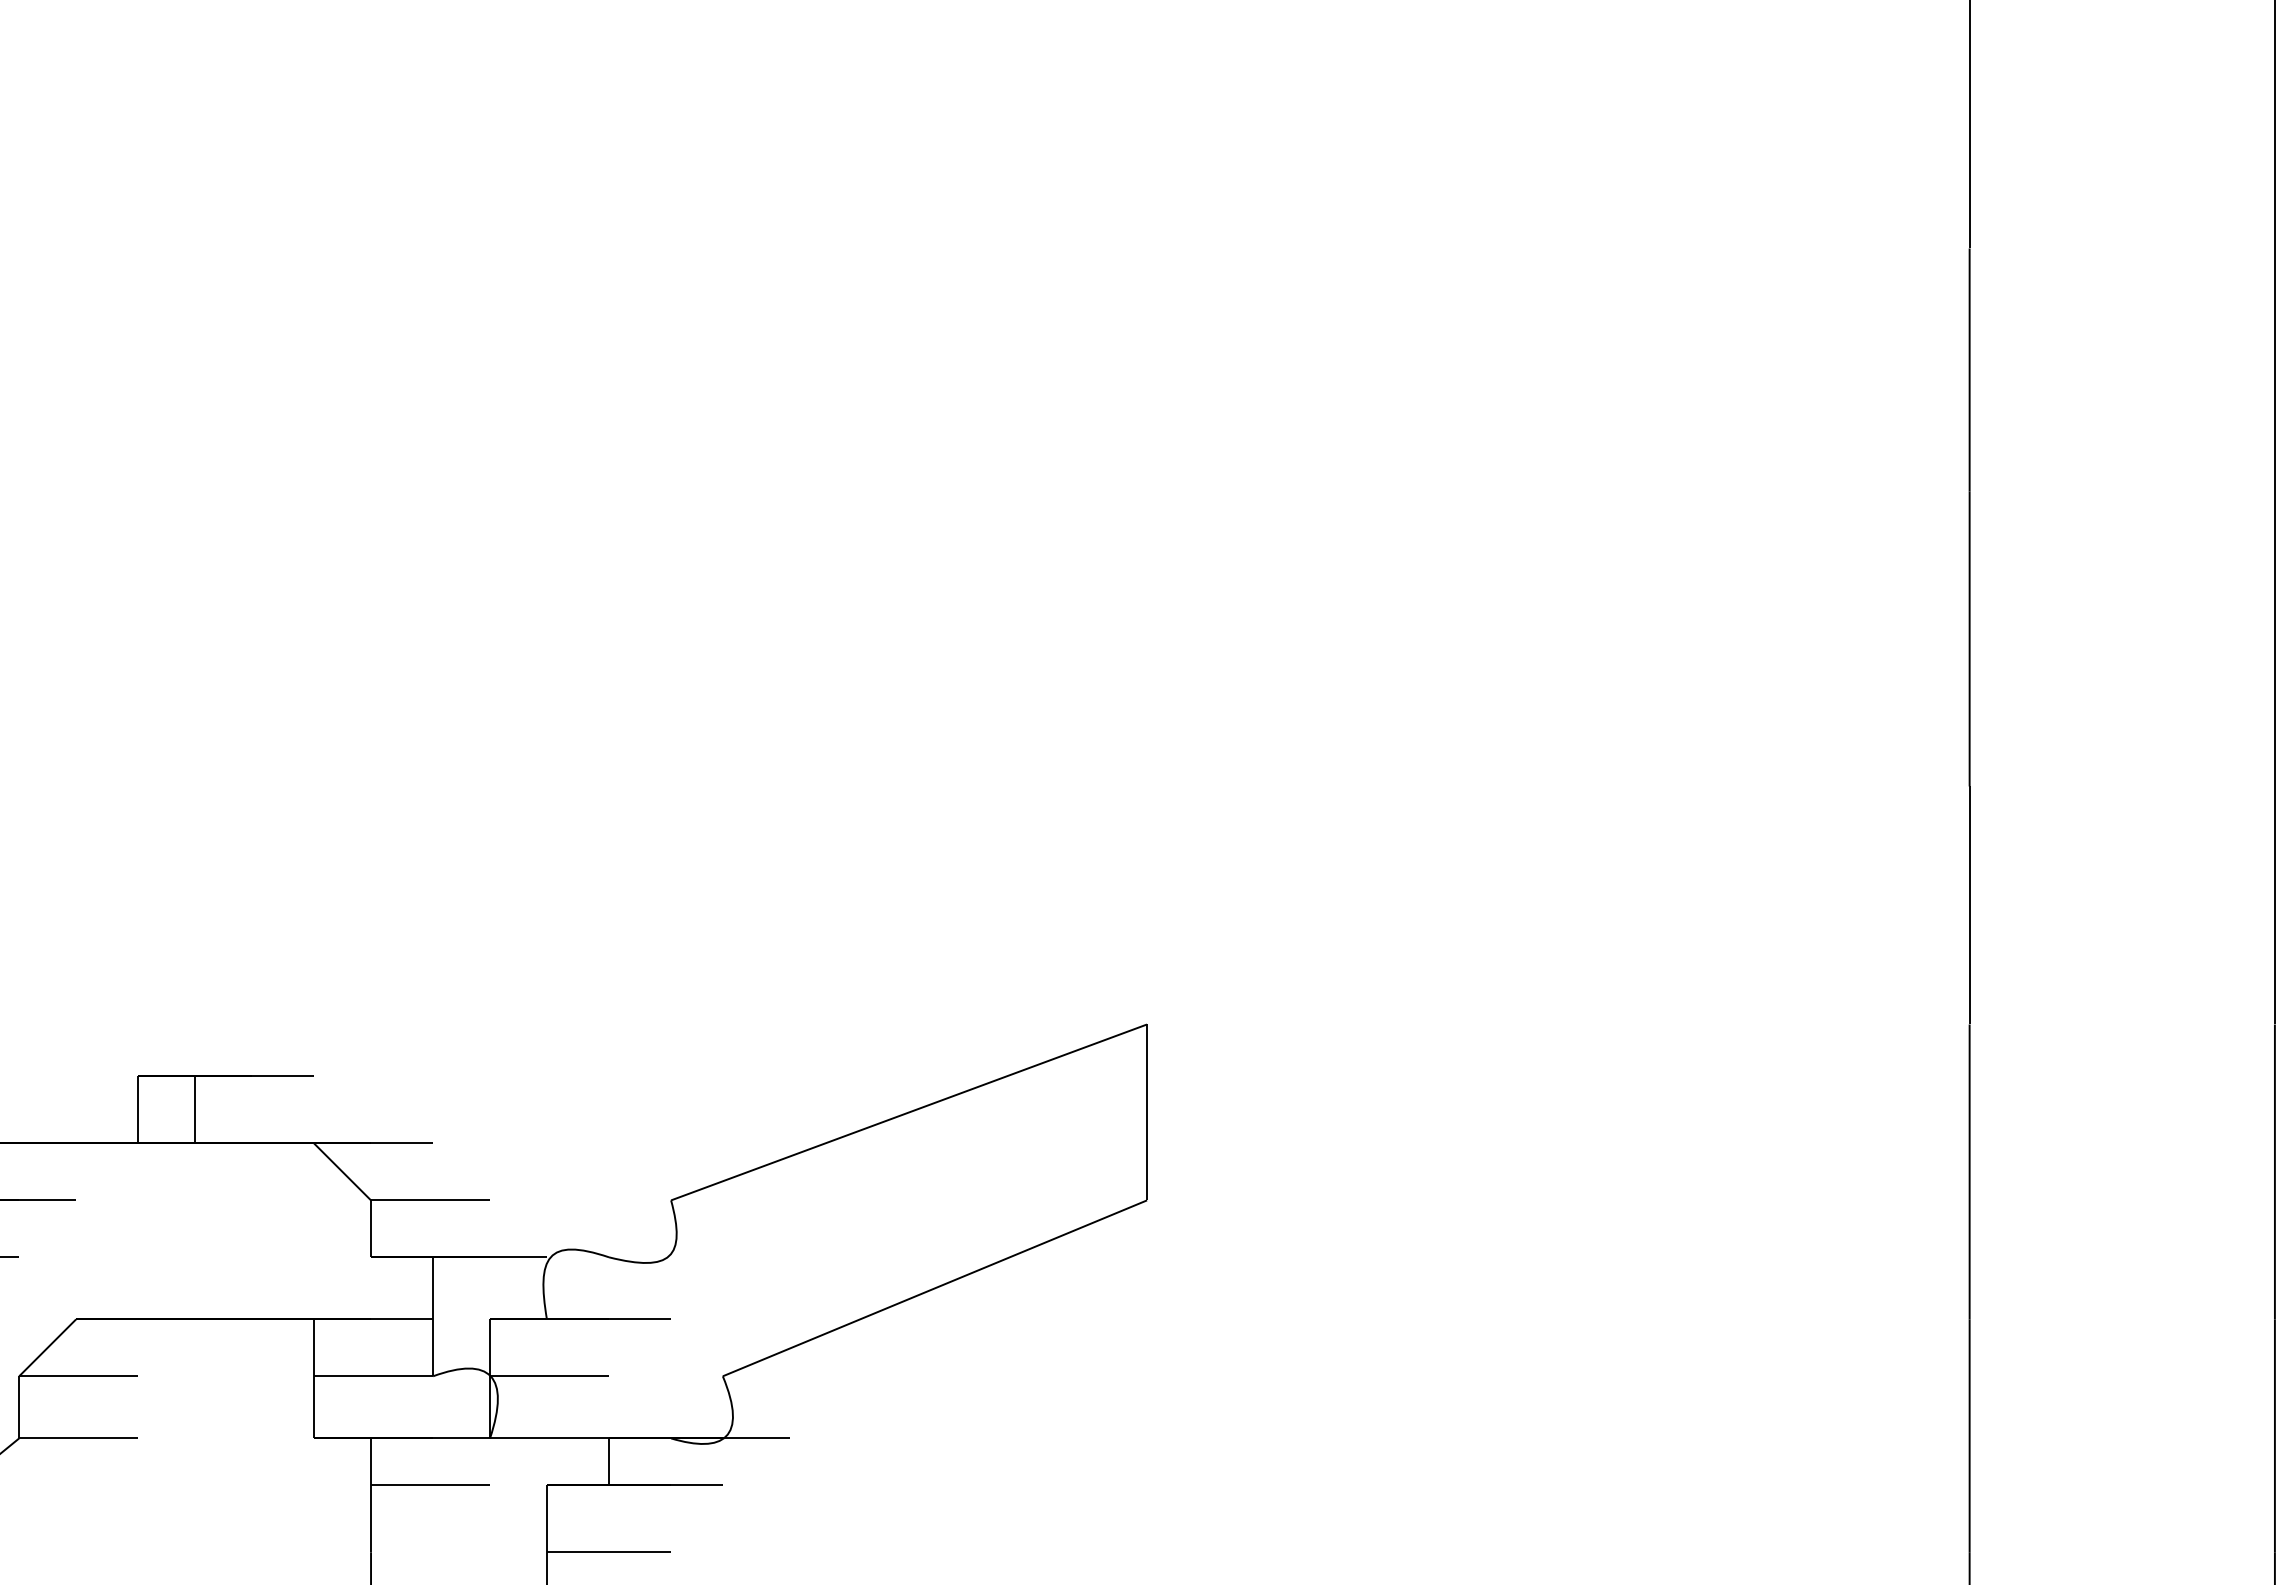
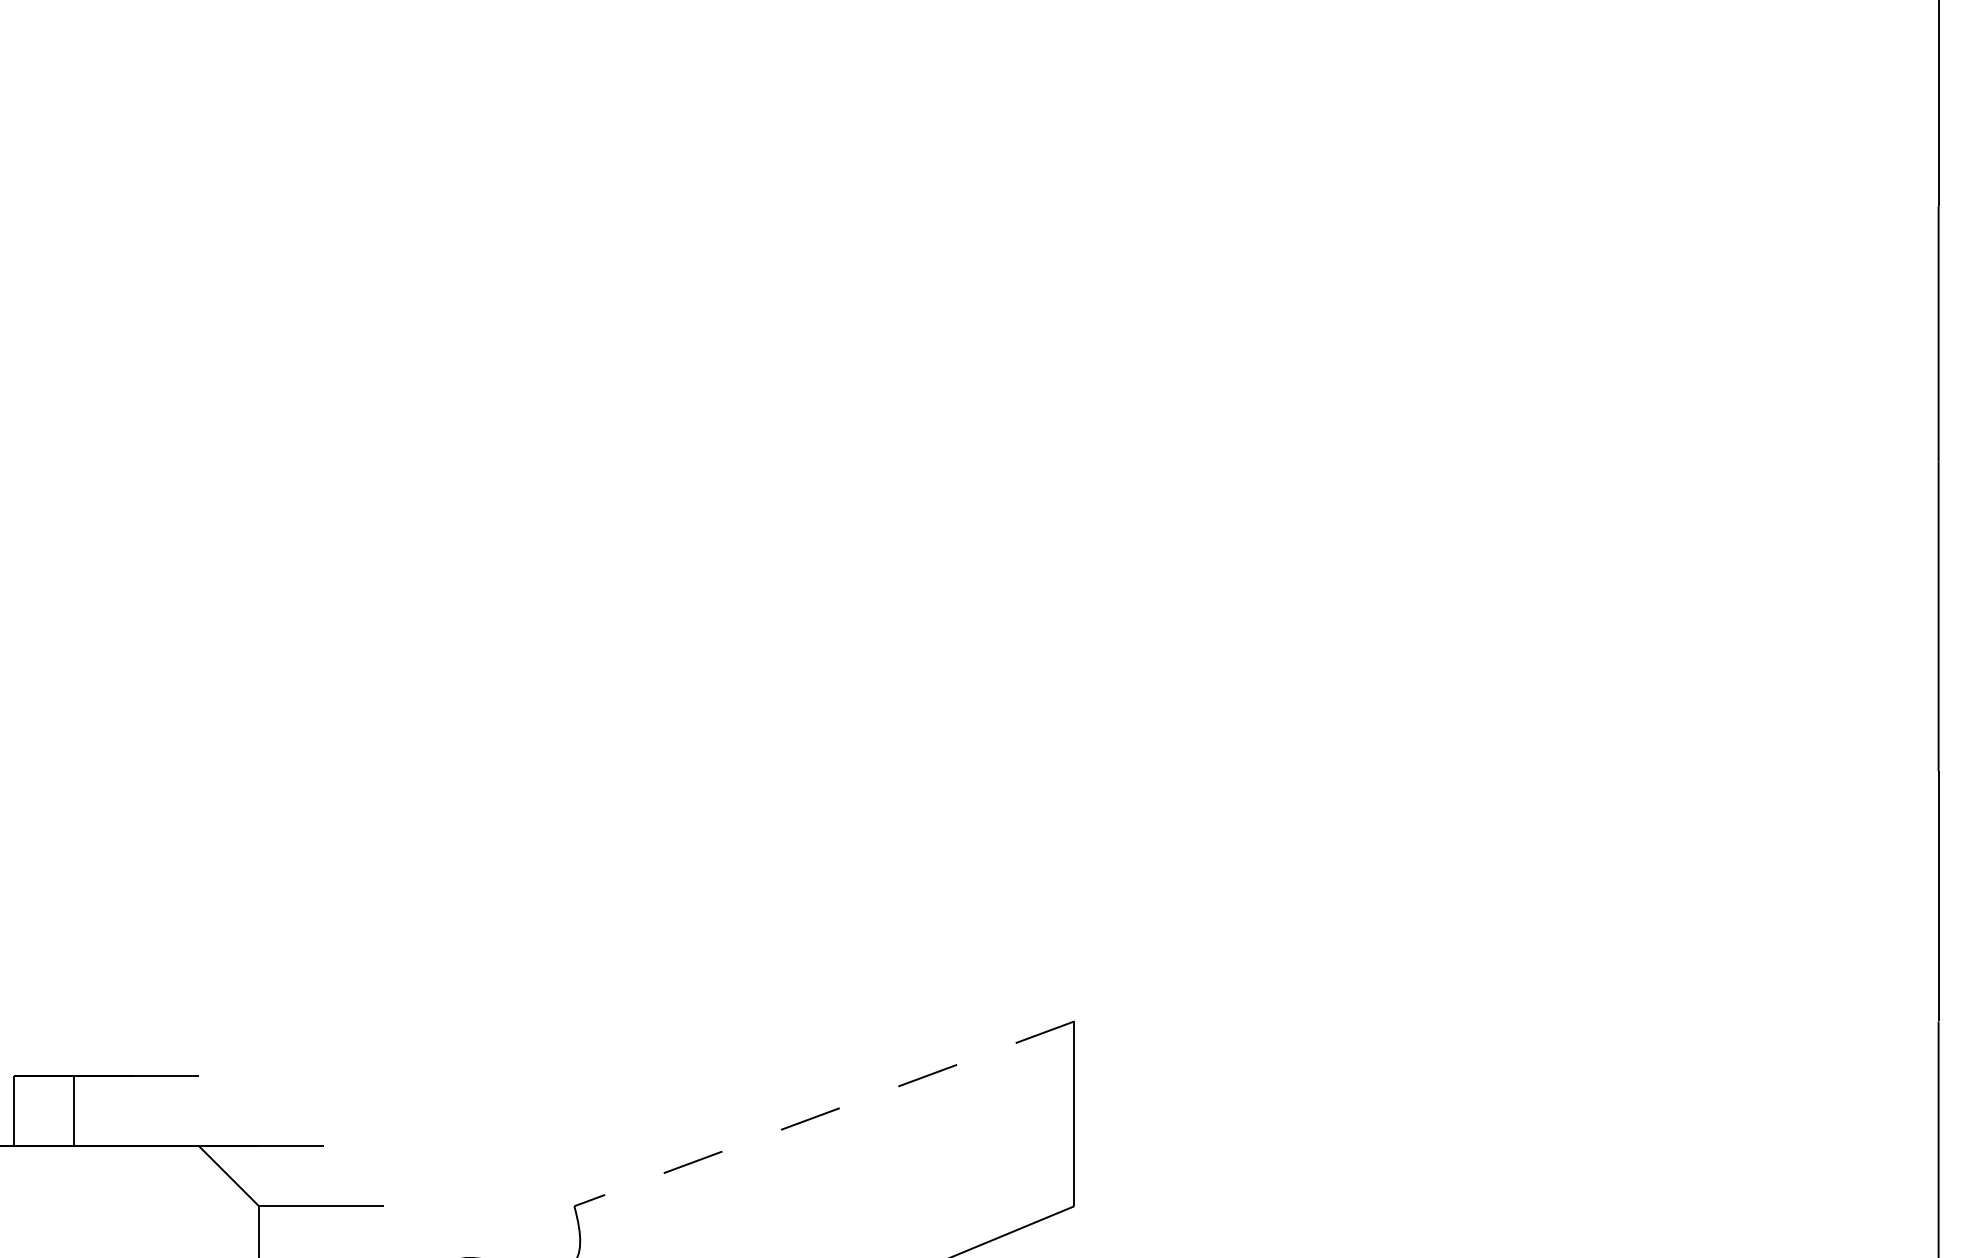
line: (909, 1112) -> (824, 1113), solid -> dashed

